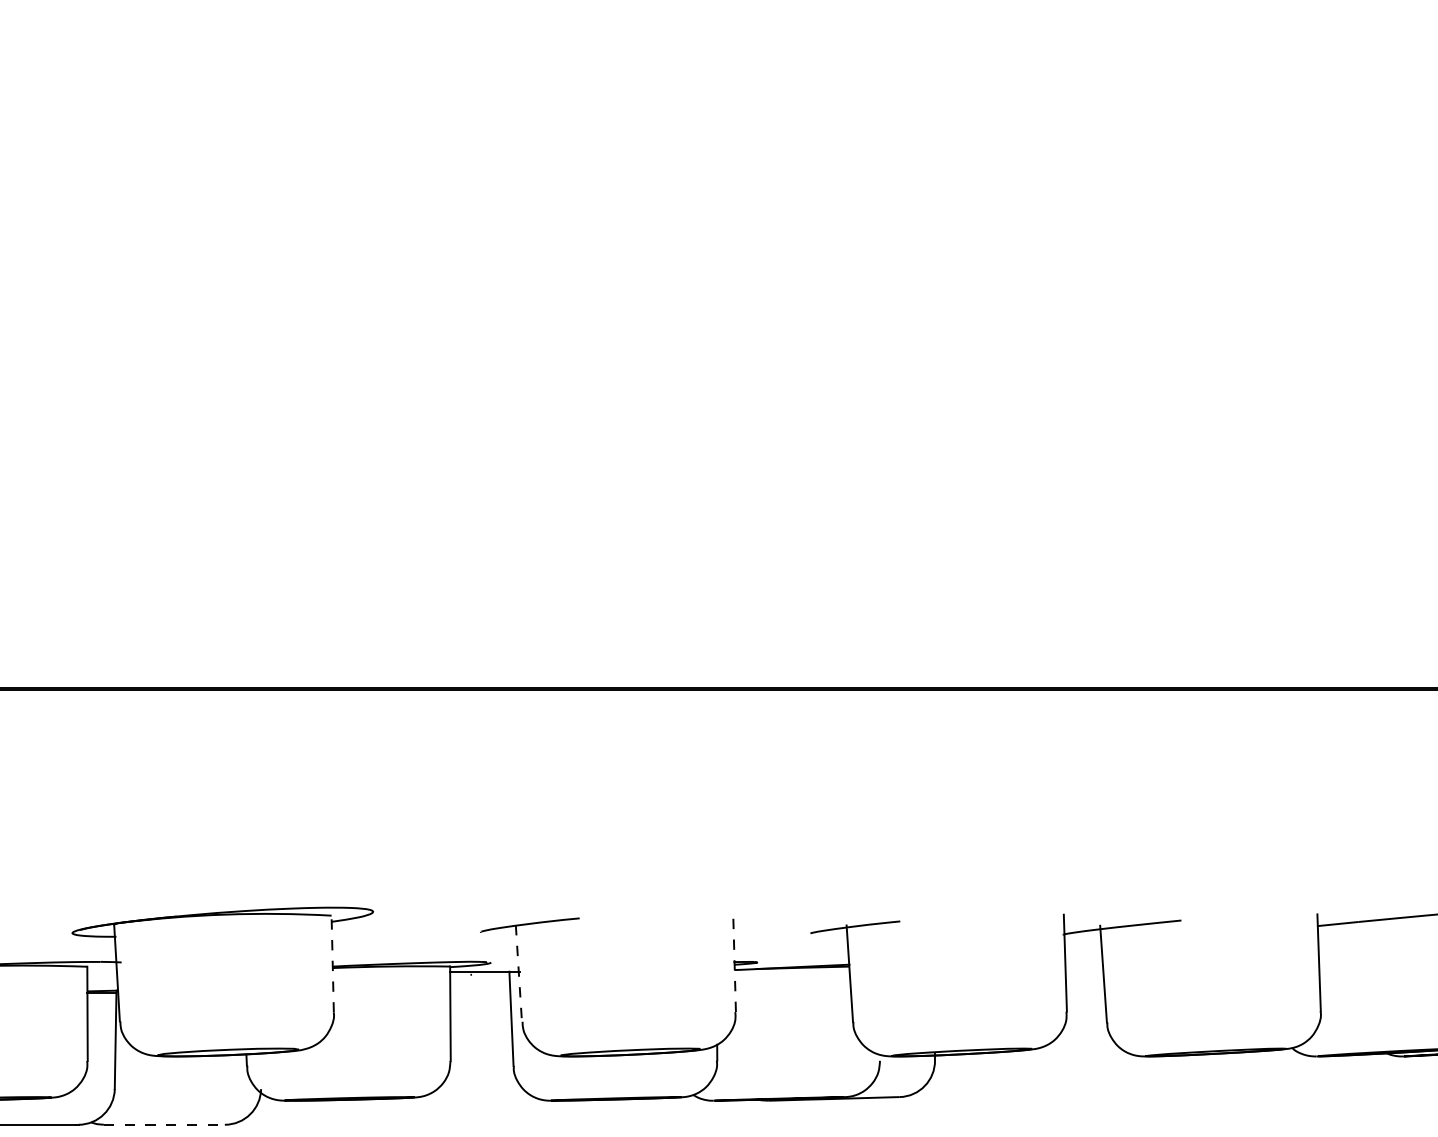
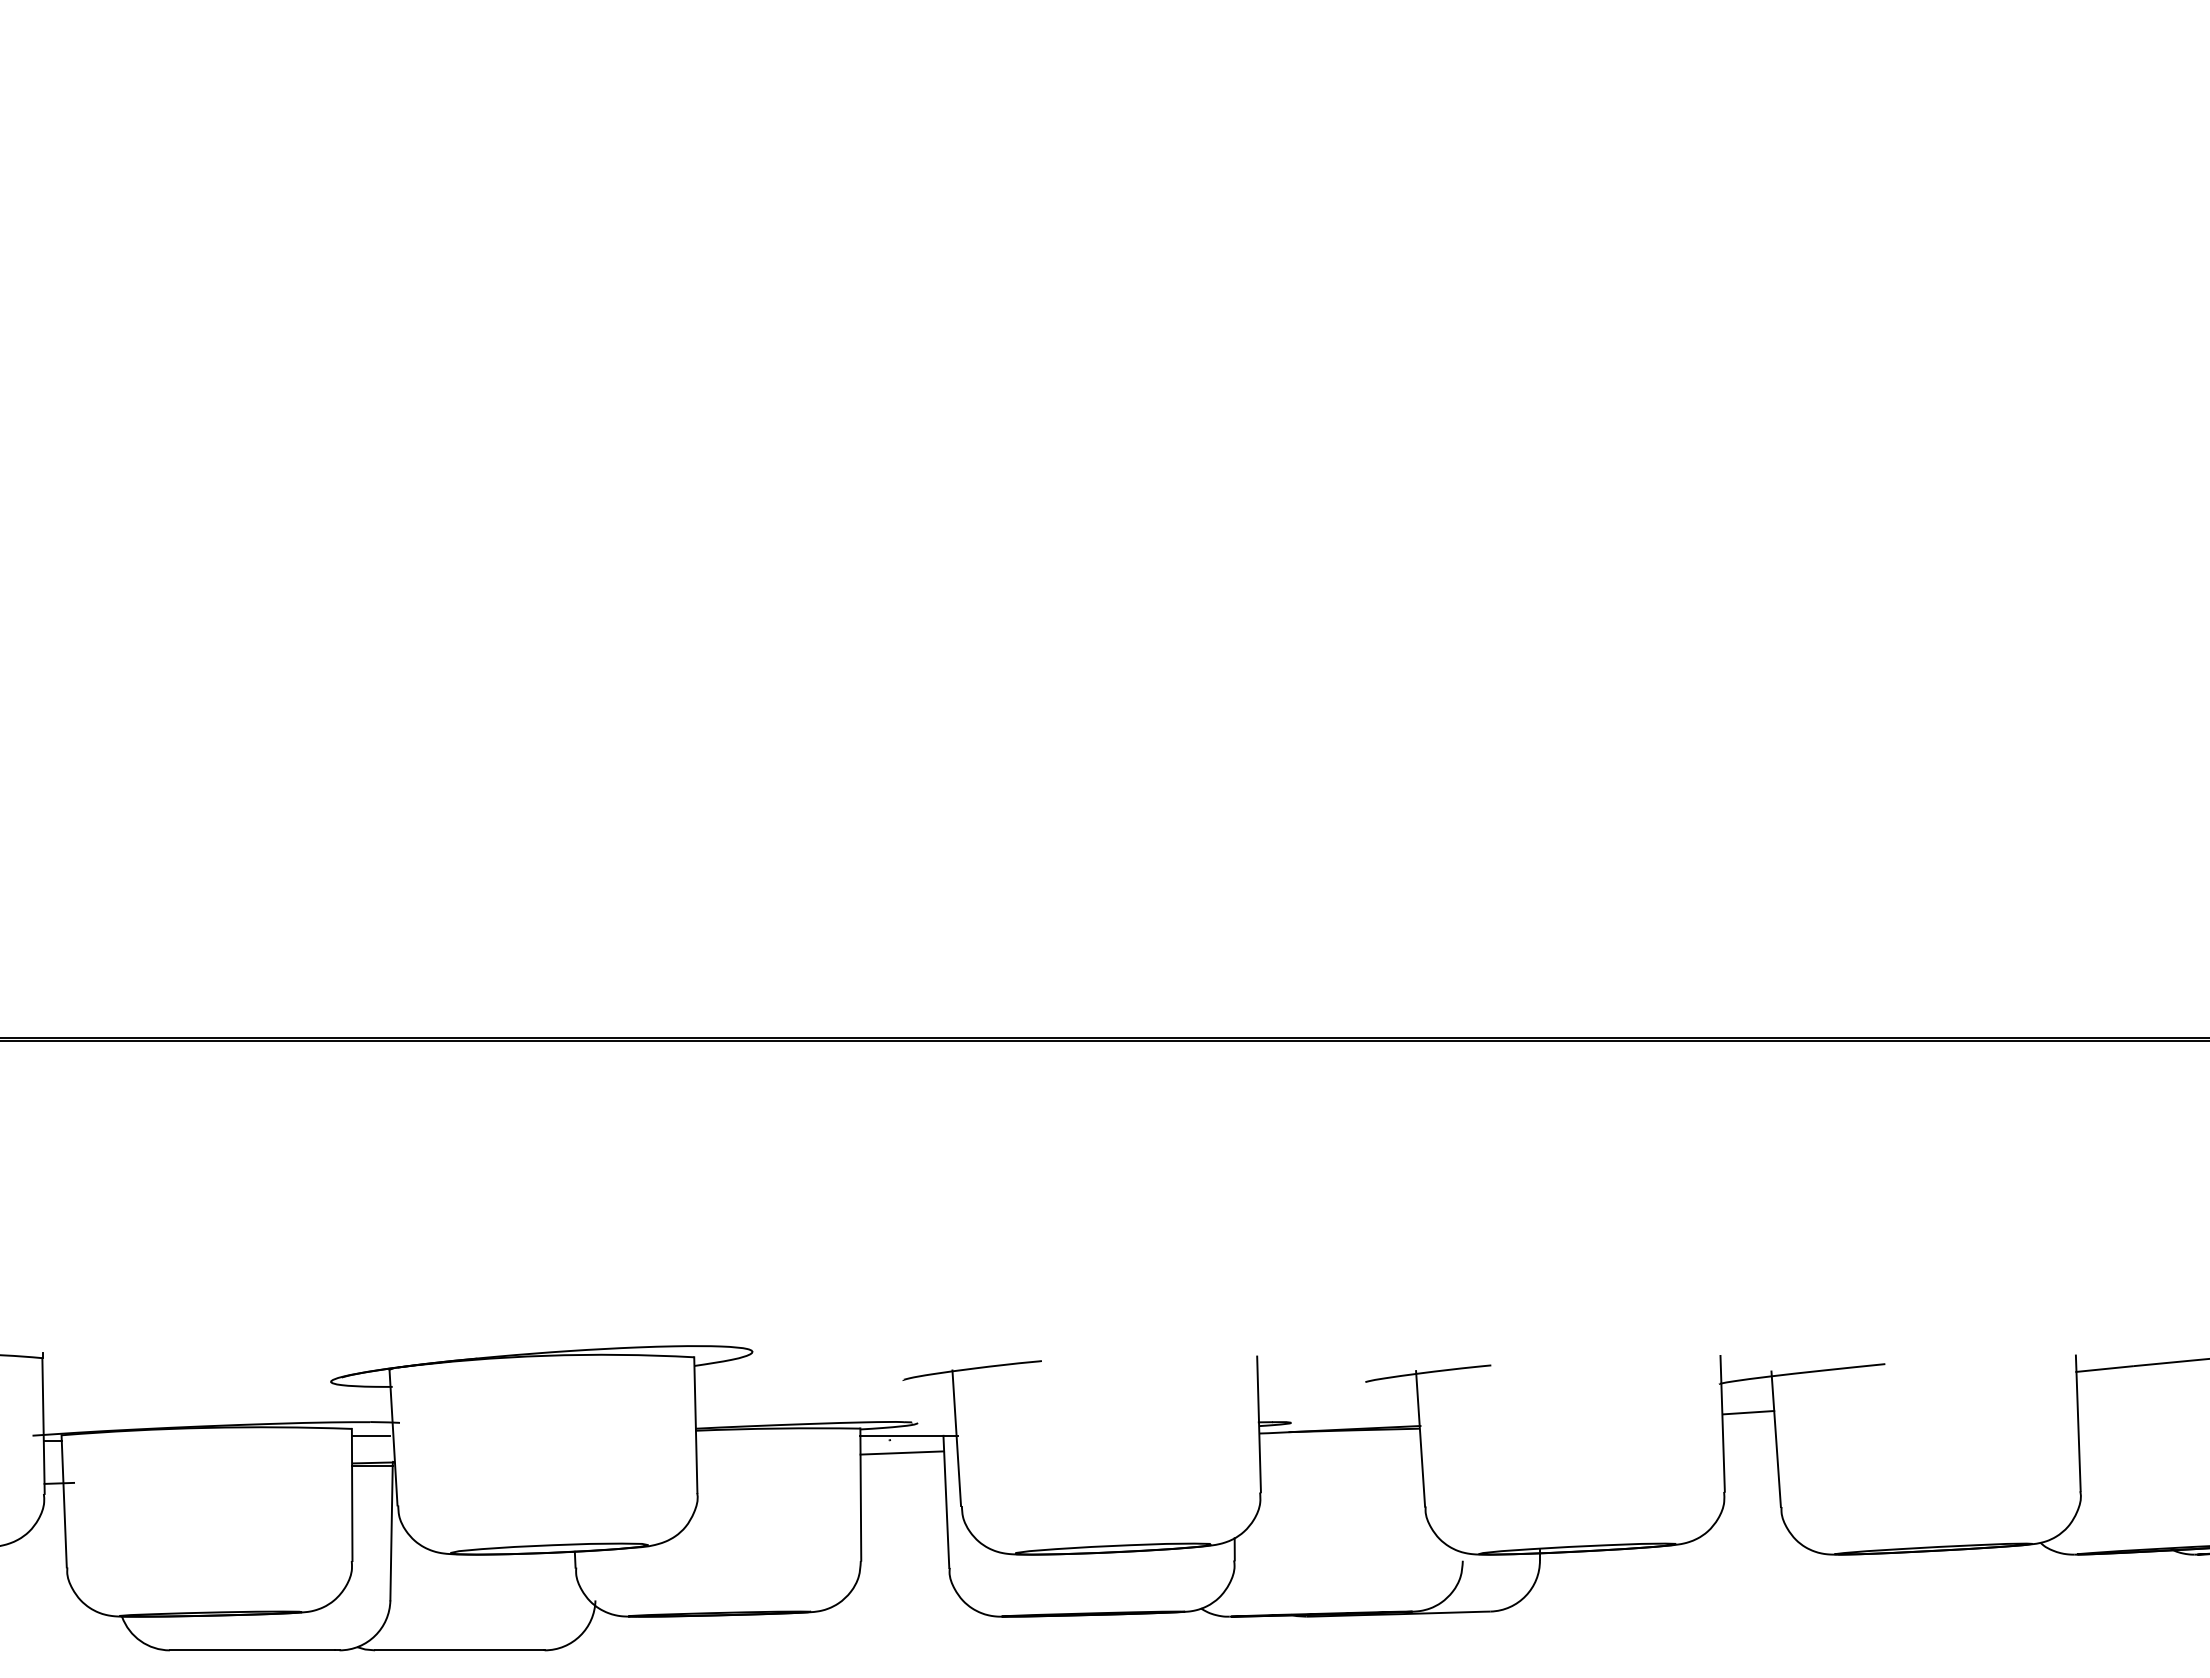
line: (1083, 955) -> (1748, 1412), added
line: (734, 963) -> (1259, 1424), dashed -> solid
line: (332, 964) -> (695, 1425), dashed -> solid
line: (100, 971) -> (370, 1435), added
line: (518, 973) -> (956, 1438), dashed -> solid
line: (480, 983) -> (902, 1452), added
line: (164, 1124) -> (459, 1650), dashed -> solid

